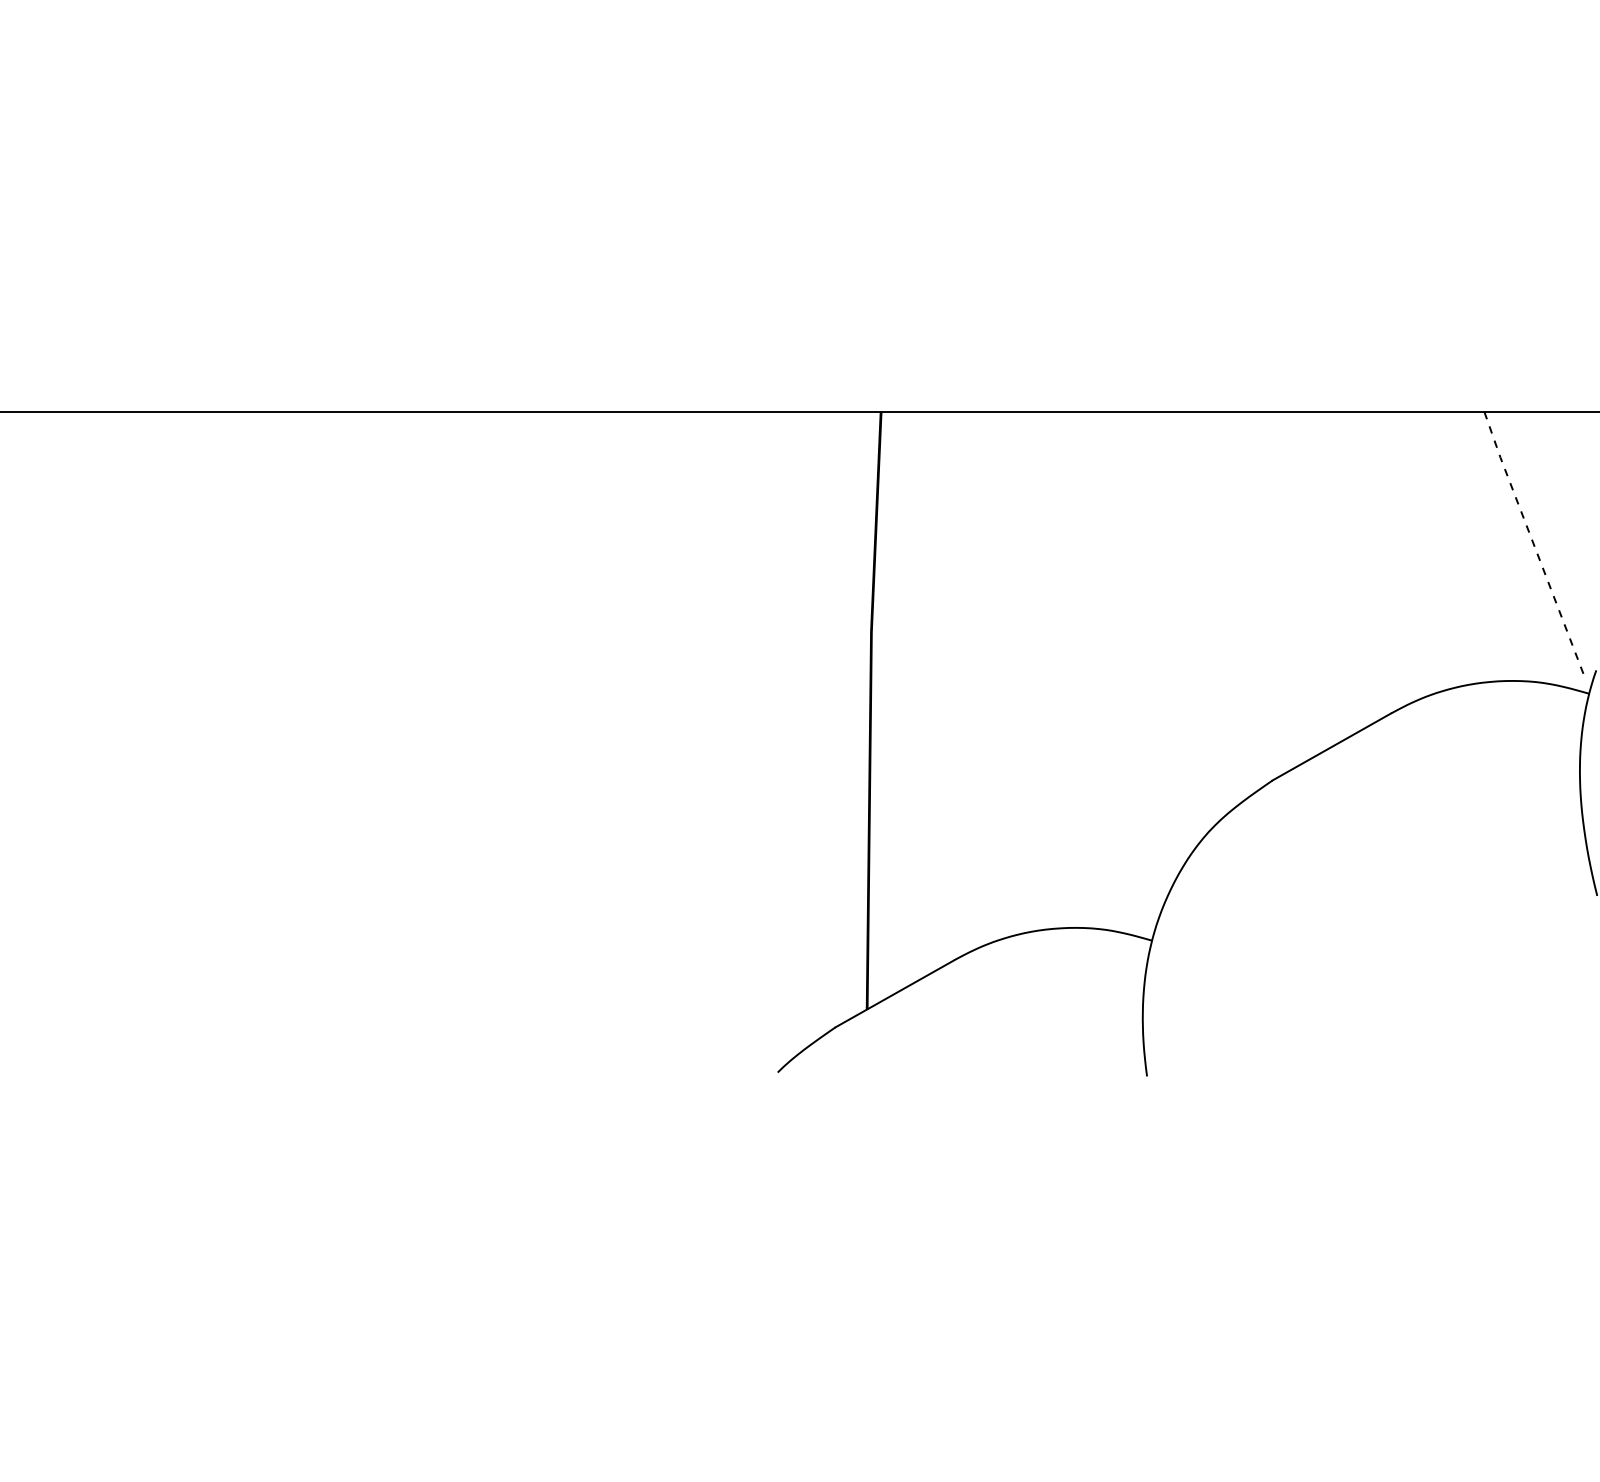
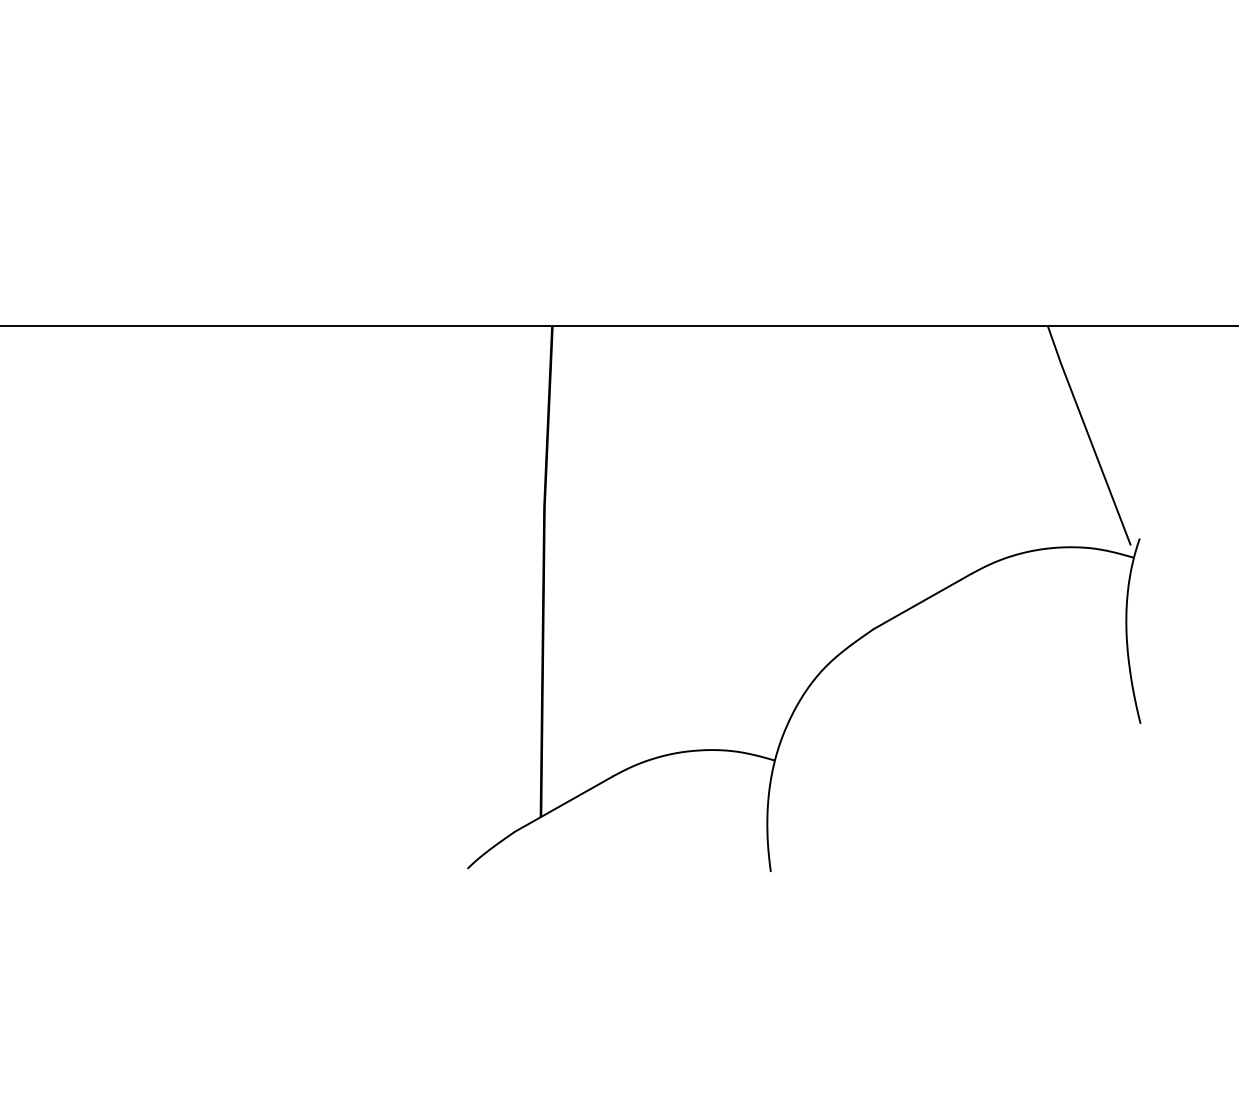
line: (1534, 545) -> (1089, 436), dashed -> solid

